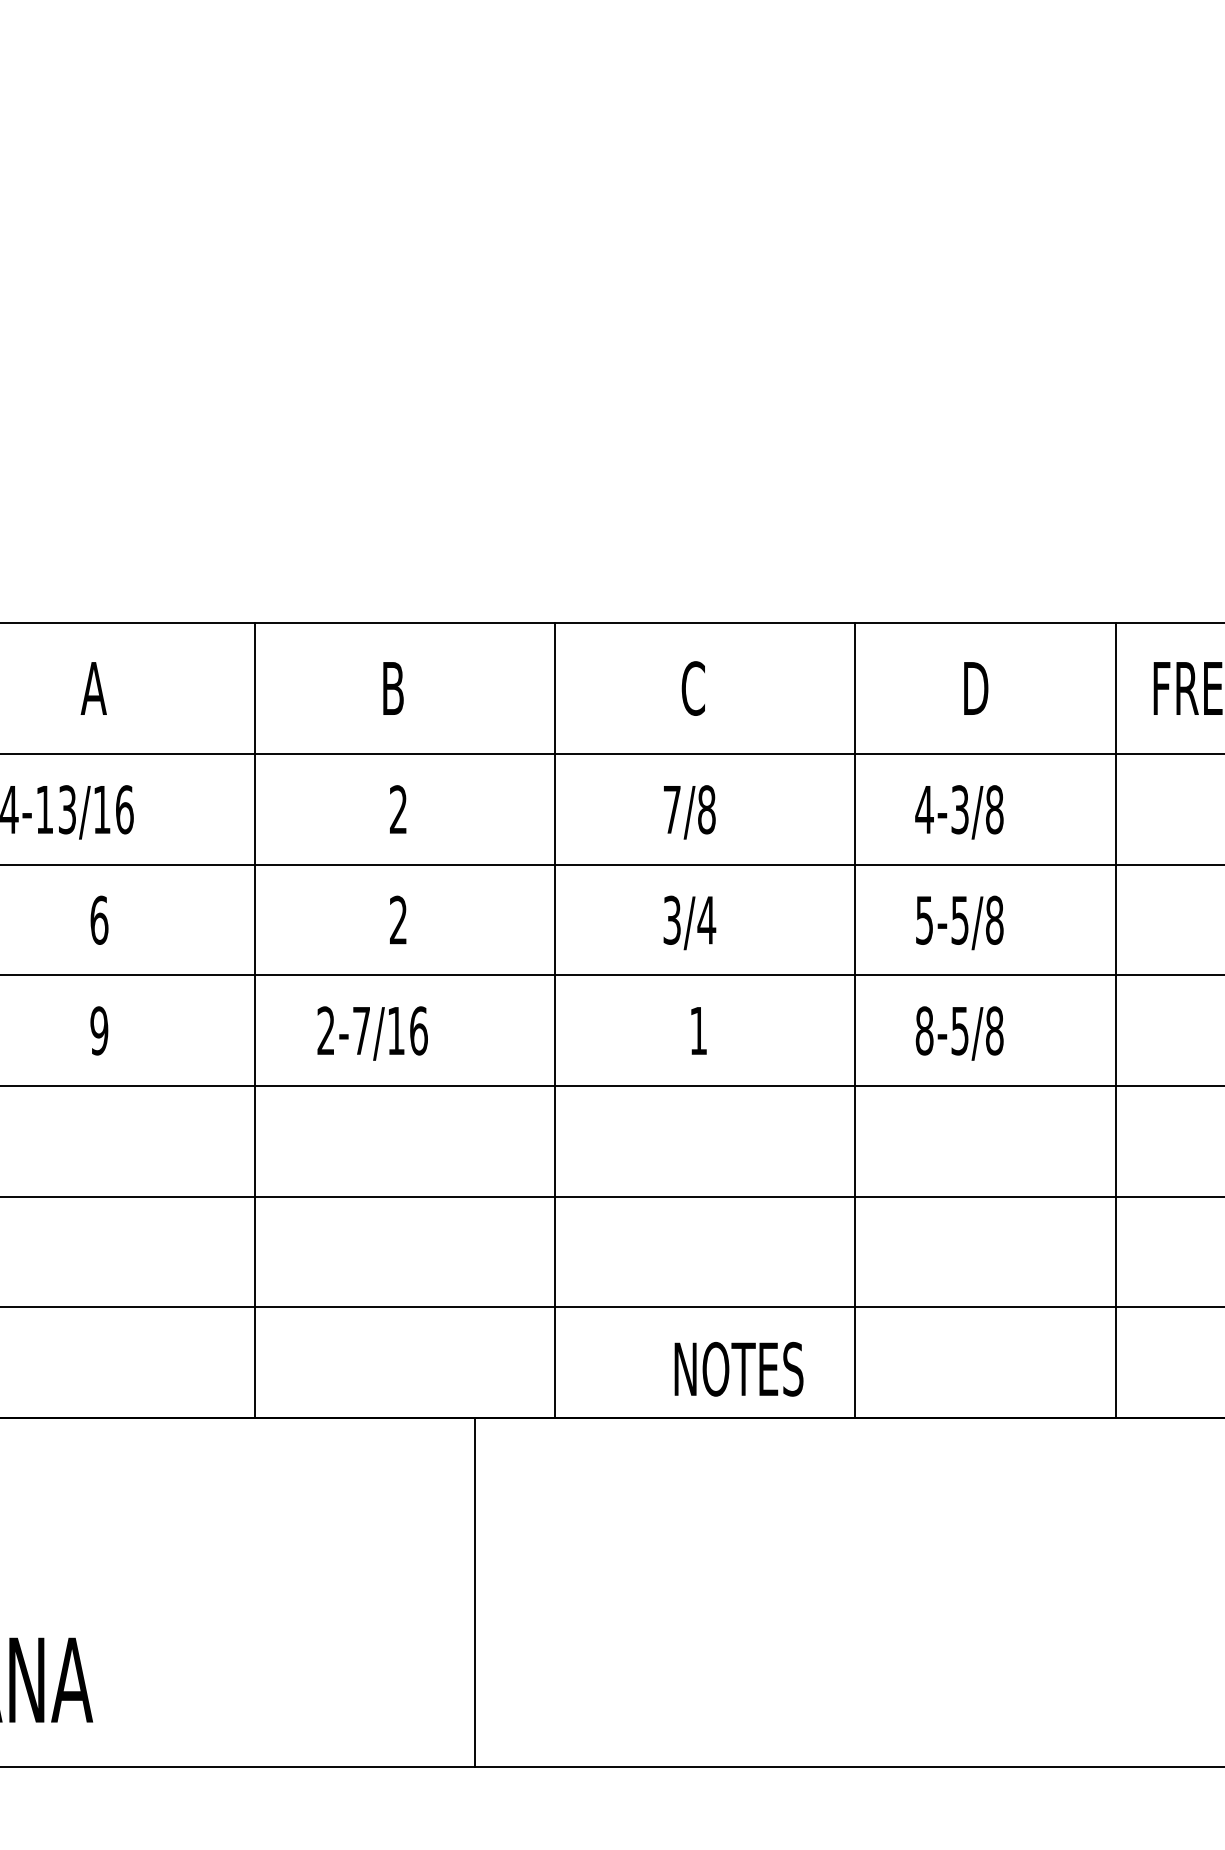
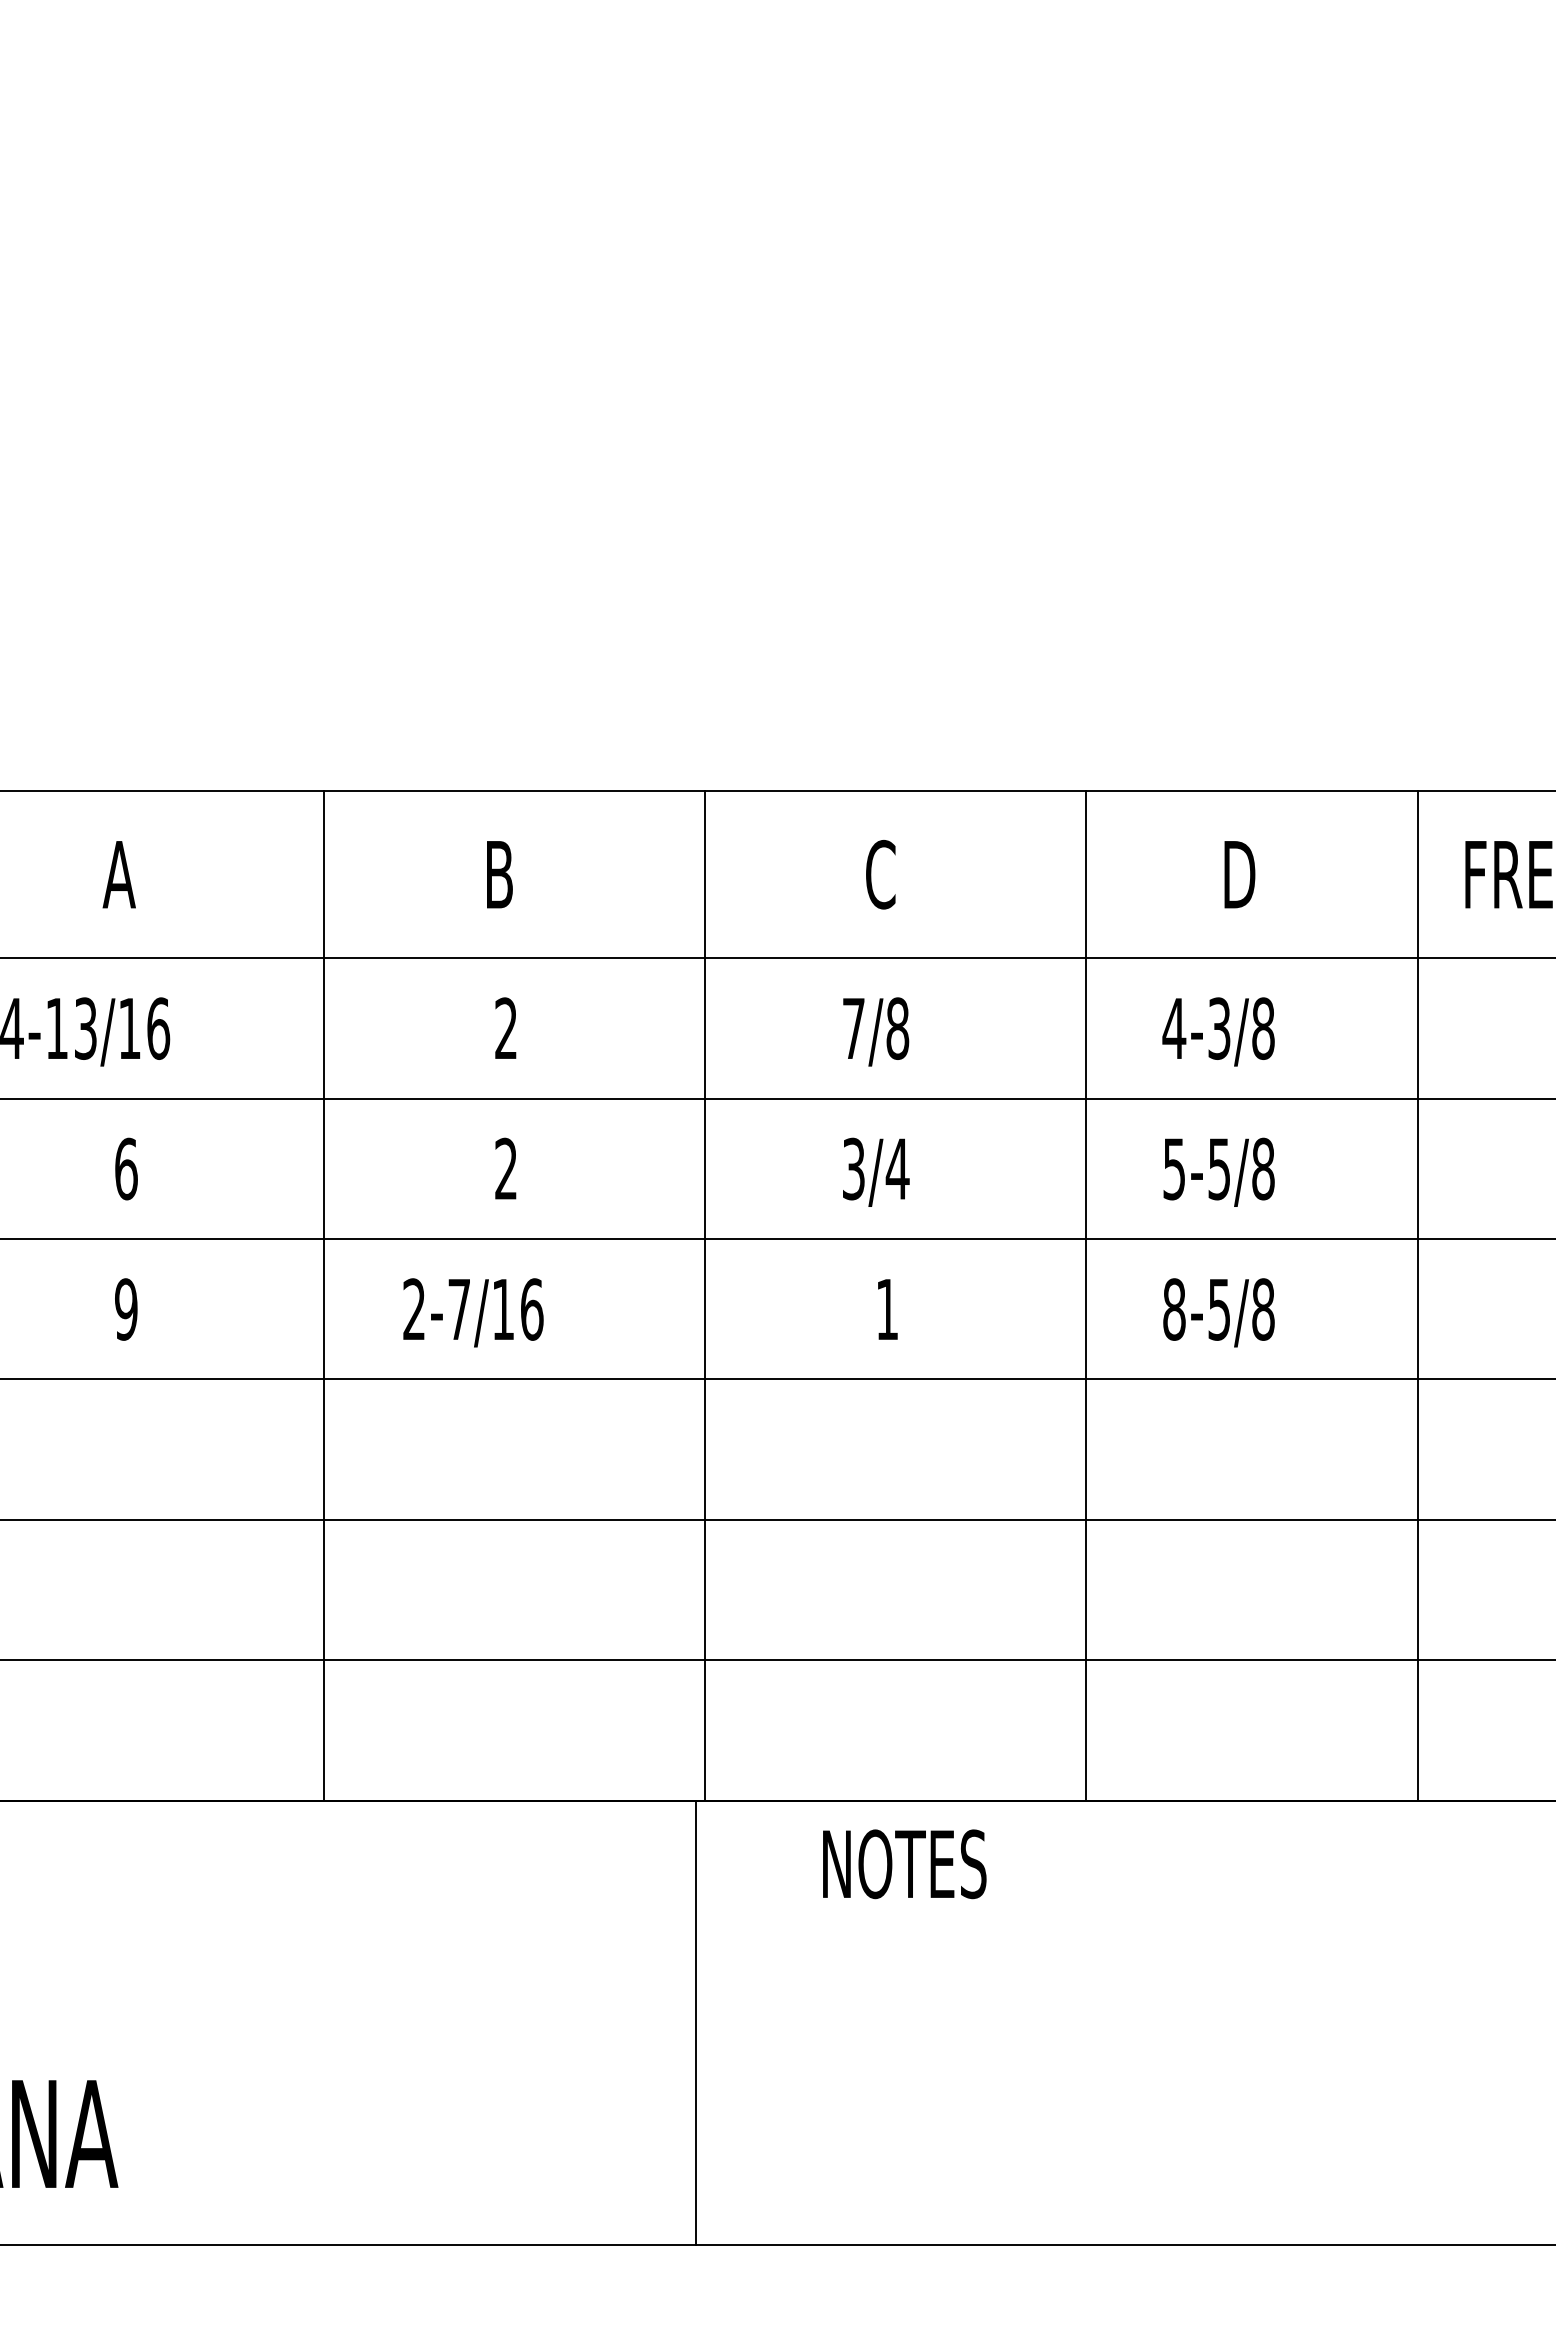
text: (738, 1369) -> (904, 1864), moved
line: (475, 1592) -> (695, 2022), moved

